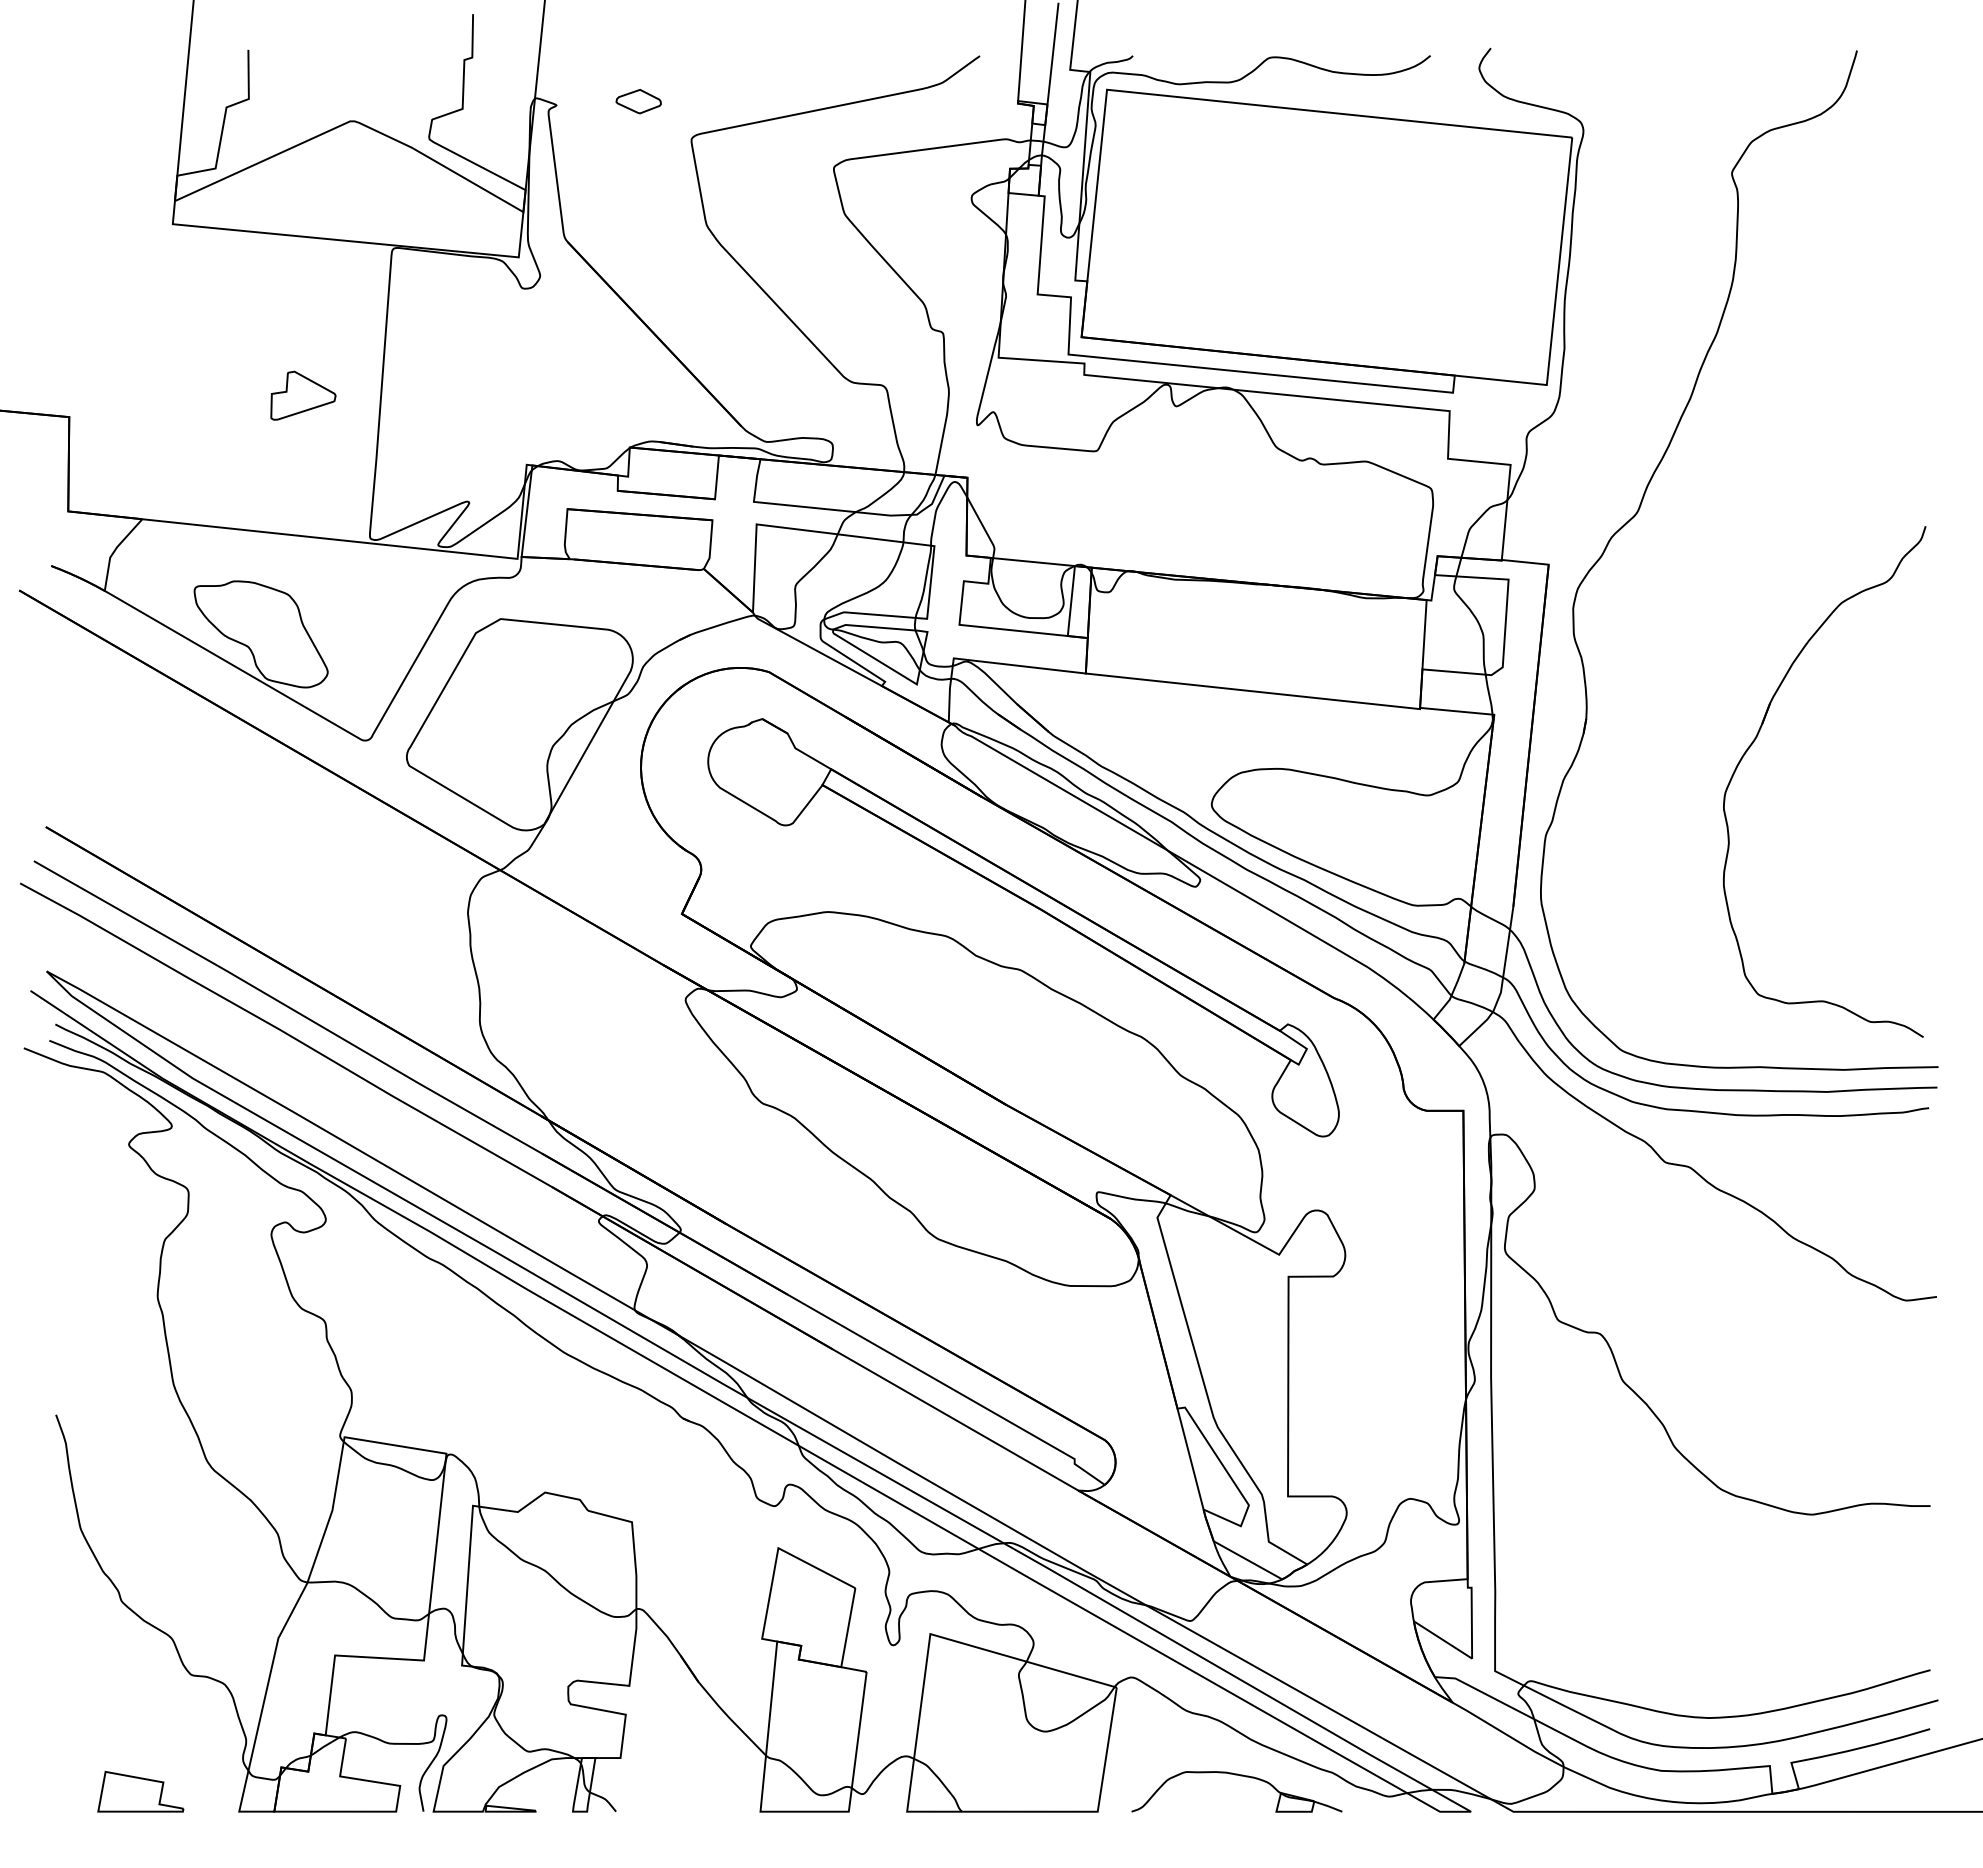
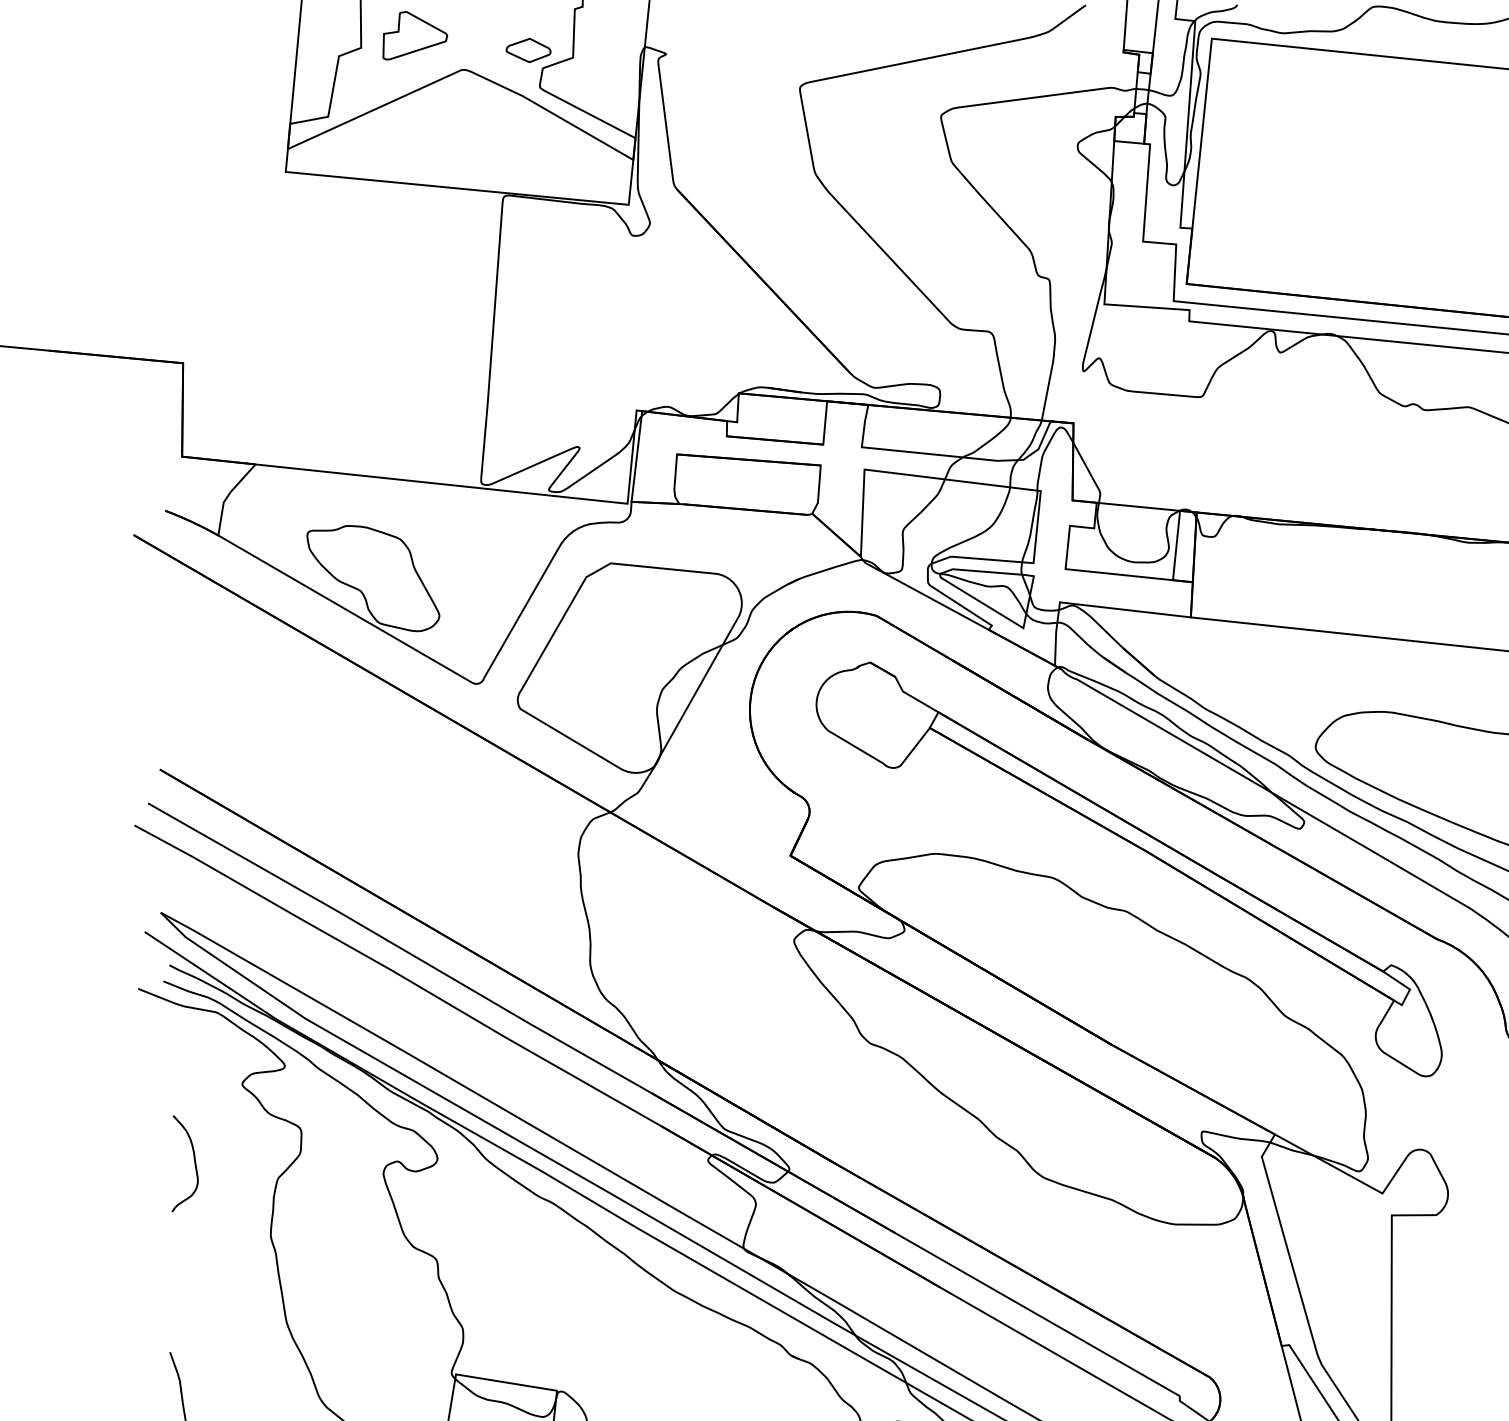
part: (638, 101) -> (528, 50), moved
part: (303, 395) -> (415, 35), moved
curve: (80, 1224) -> (194, 1163), added

